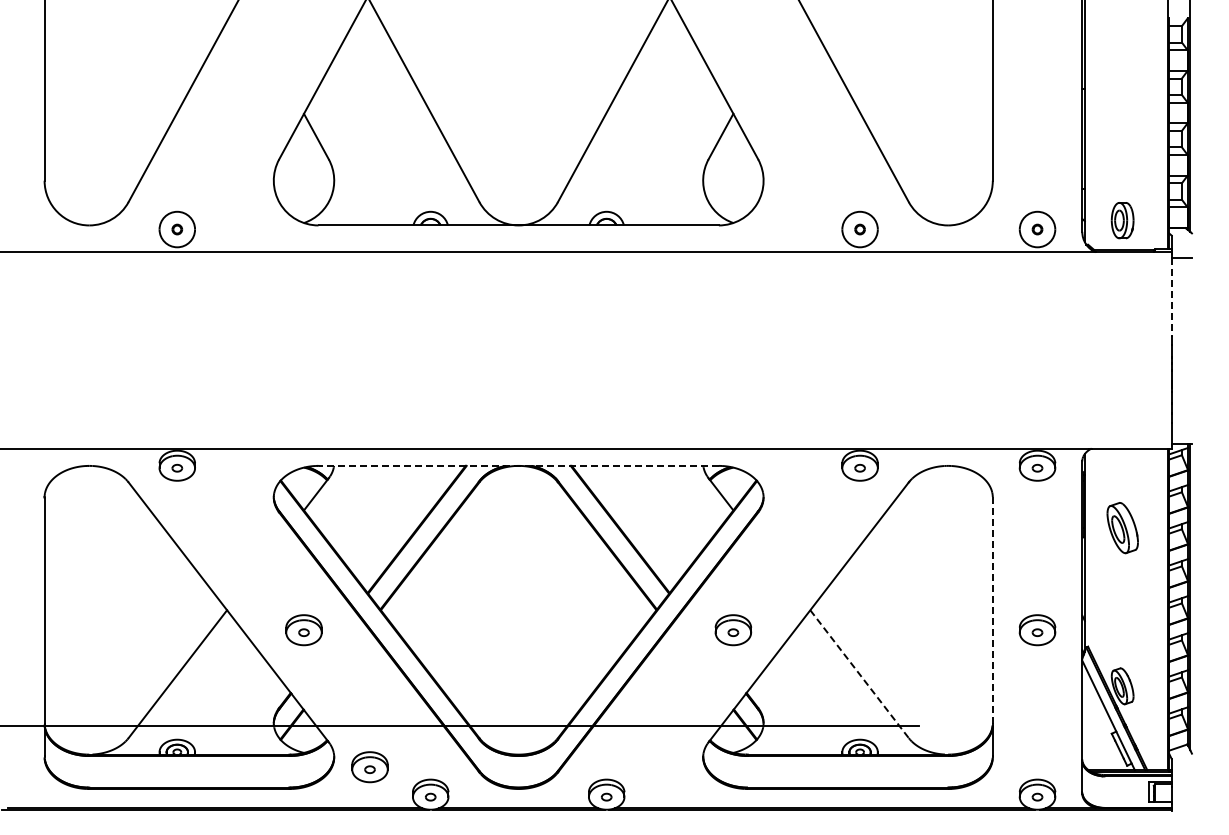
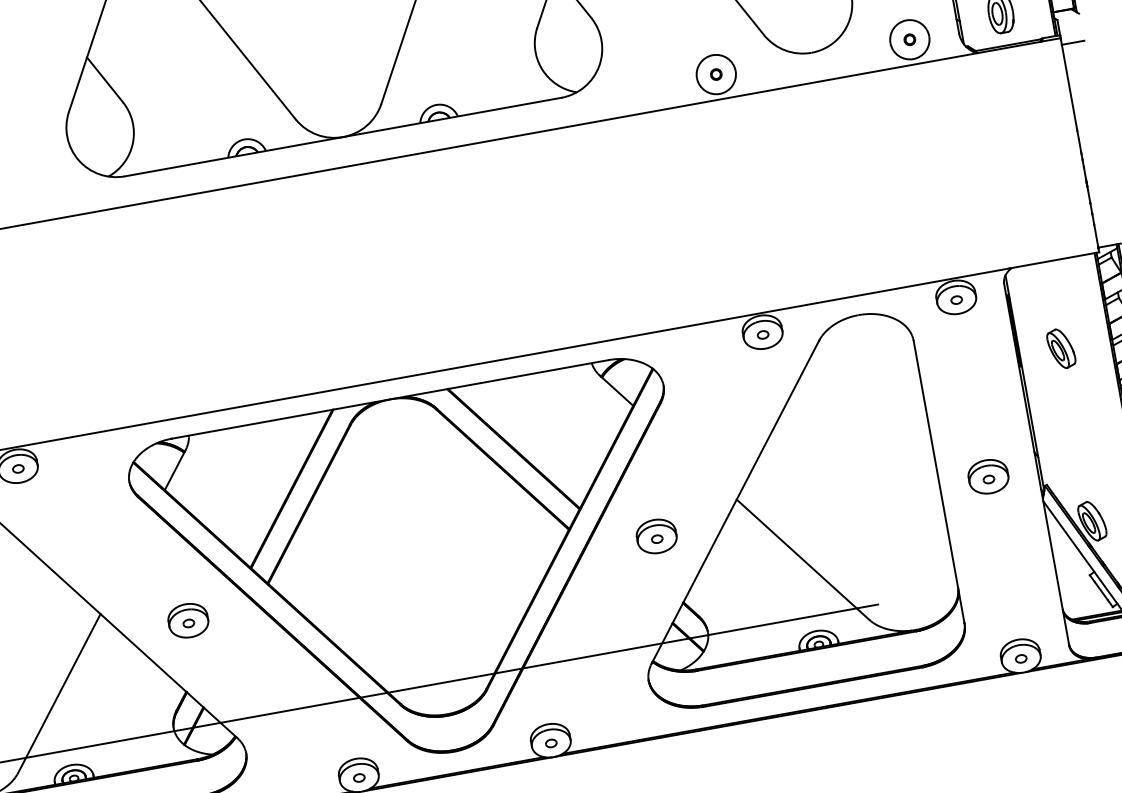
line: (1171, 298) -> (1069, 88), dashed -> solid
line: (518, 465) -> (390, 398), dashed -> solid
part: (1122, 528) -> (1061, 349), size x0.71
line: (992, 610) -> (935, 464), dashed -> solid
line: (859, 674) -> (802, 560), dashed -> solid
part: (369, 767) -> (286, 757), removed

